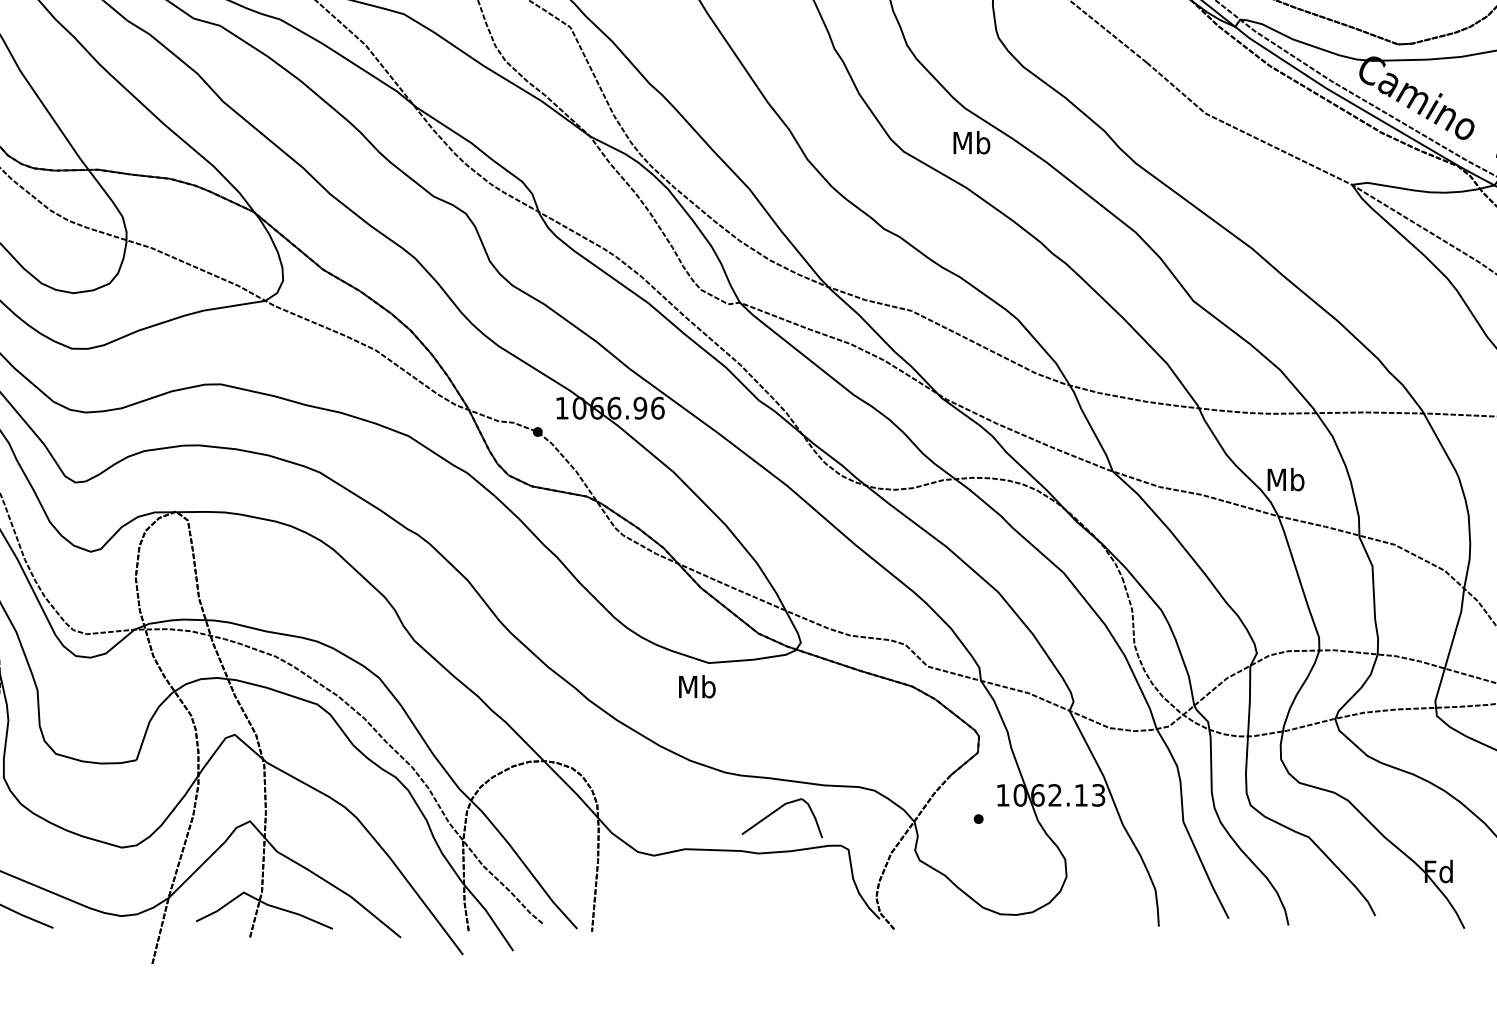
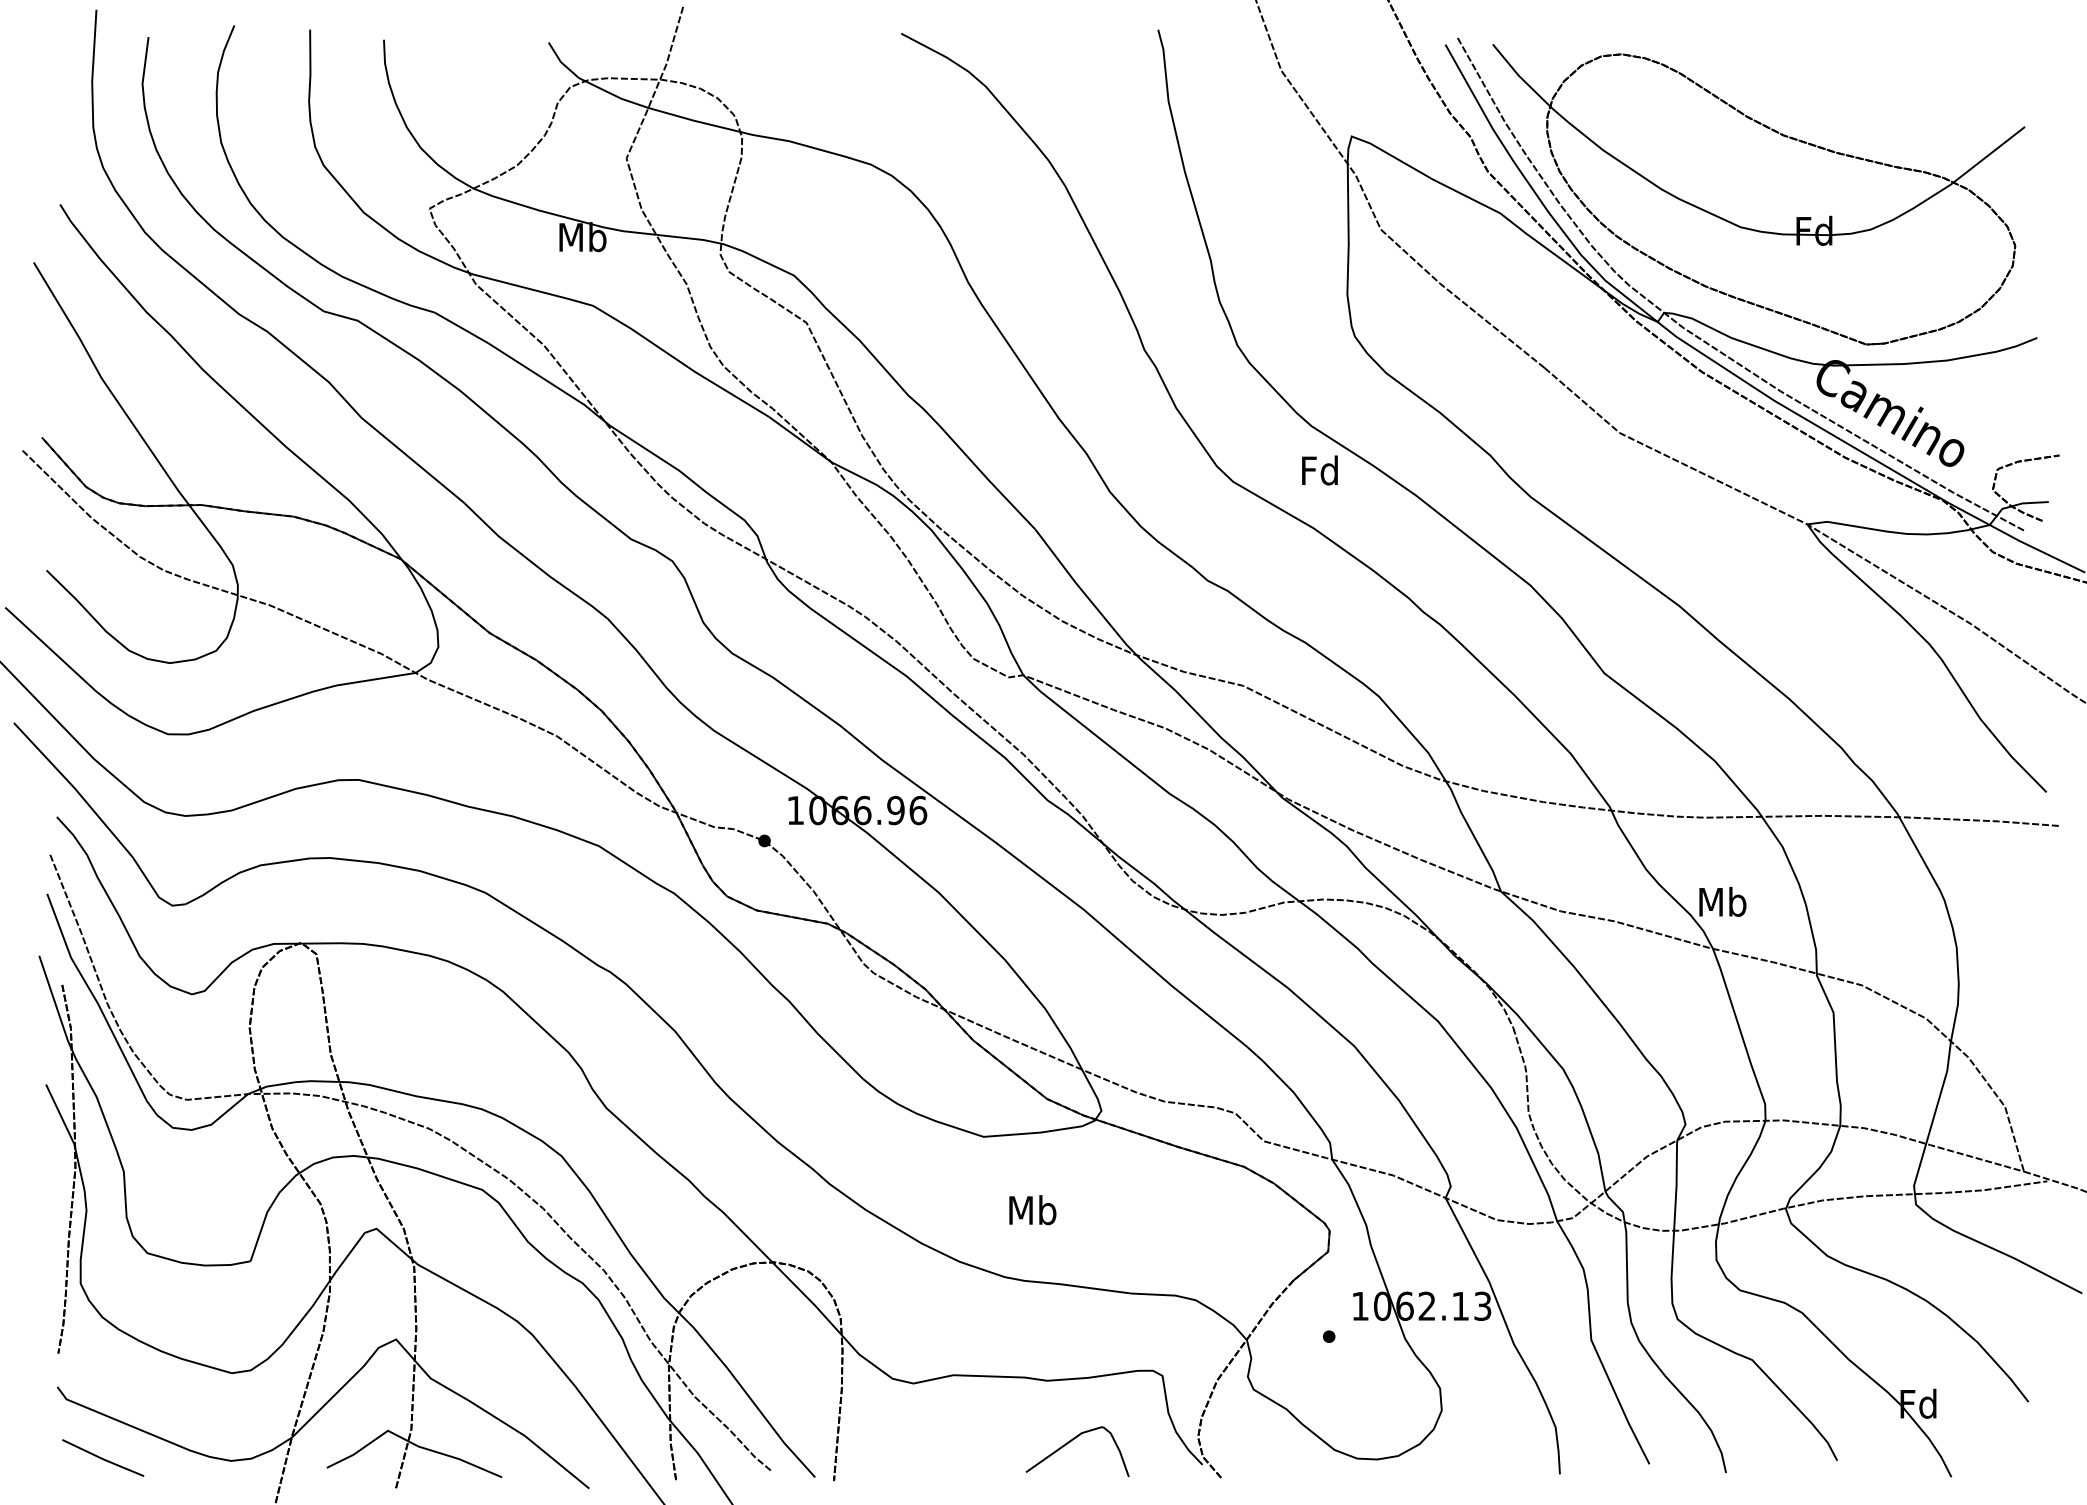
text: (971, 142) -> (1320, 470), Mb -> Fd
text: (697, 687) -> (1032, 1210), moved
curve: (776, 811) -> (1070, 1442), moved

